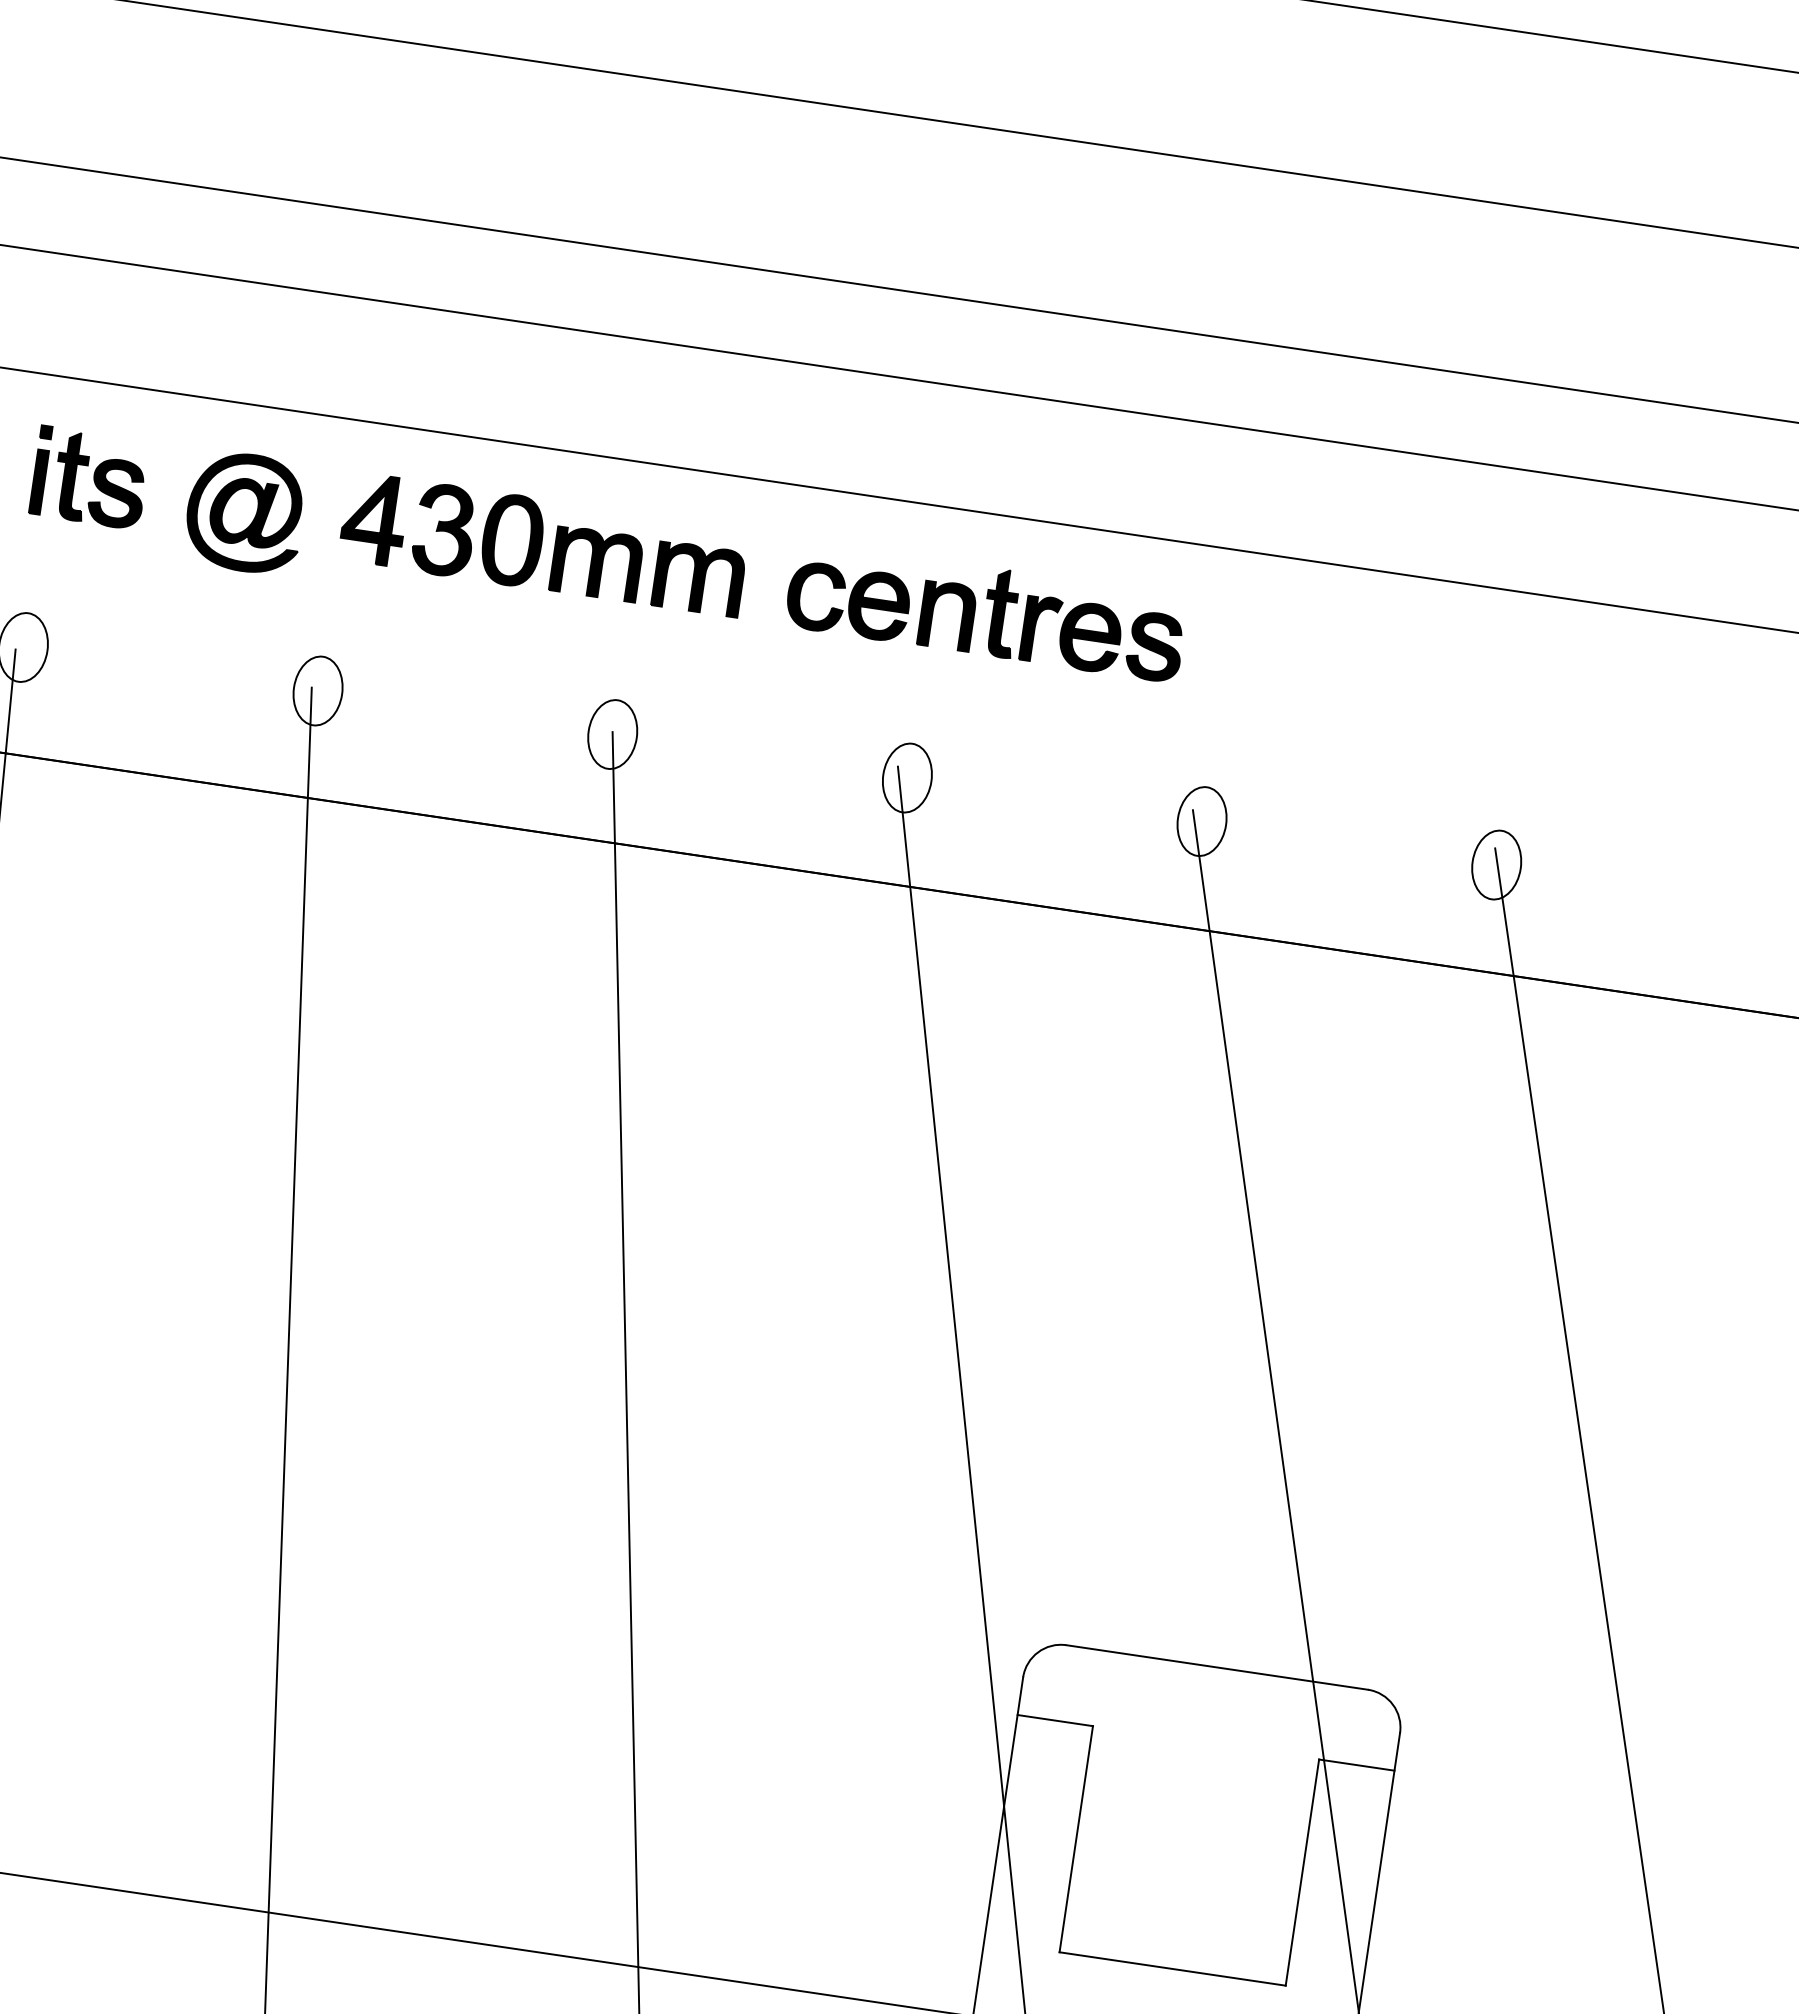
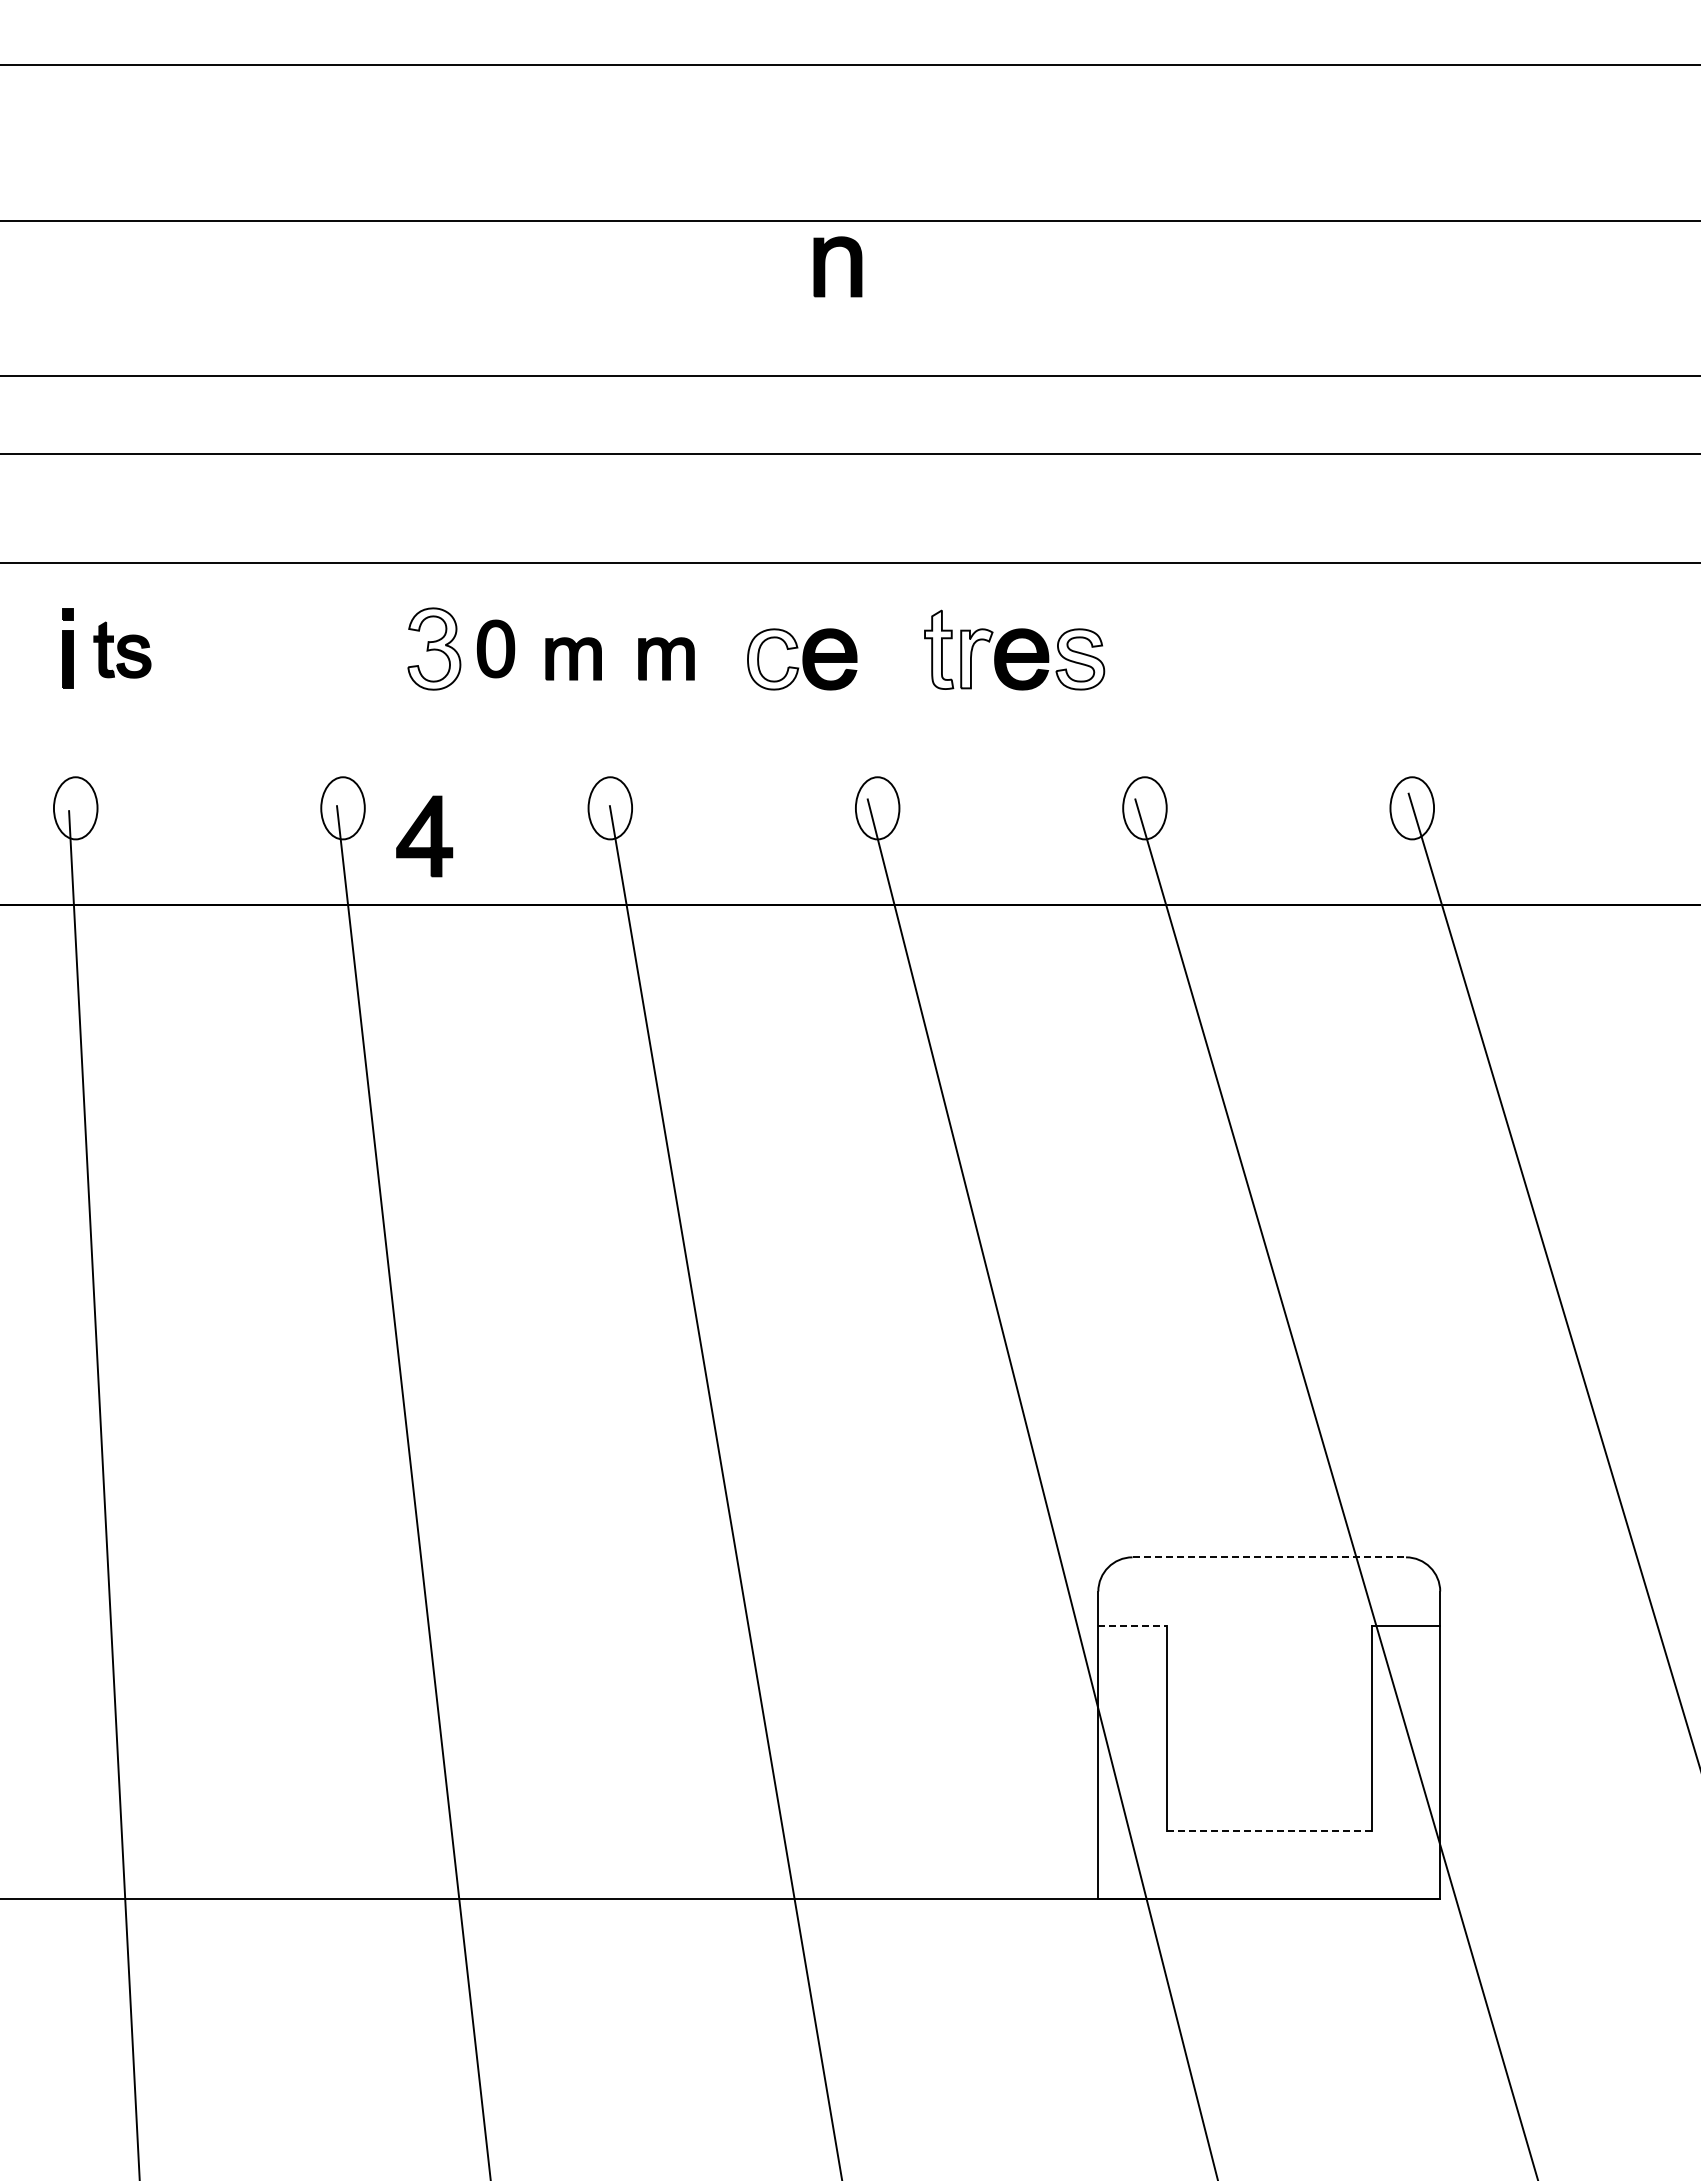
part: (100, 480) -> (122, 649), size x0.7
part: (244, 512) -> (254, 659), removed
part: (374, 519) -> (424, 836), moved
fill: (444, 529) -> (434, 648), removed
part: (512, 539) -> (495, 648), size x0.7
part: (596, 563) -> (573, 658), size x0.7
part: (699, 578) -> (666, 658), size x0.7
fill: (815, 596) -> (772, 659), removed
part: (933, 613) -> (825, 266), moved
fill: (1001, 613) -> (939, 649), removed
fill: (1040, 628) -> (976, 658), removed
fill: (1155, 647) -> (1080, 659), removed
line: (1217, 1667) -> (1269, 1557), solid -> dashed
line: (1056, 1720) -> (1133, 1625), solid -> dashed
line: (1172, 1968) -> (1269, 1830), solid -> dashed

